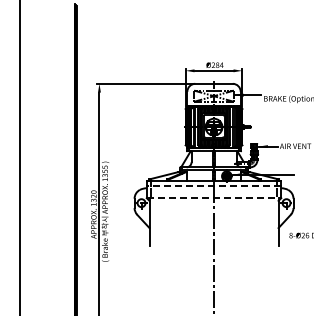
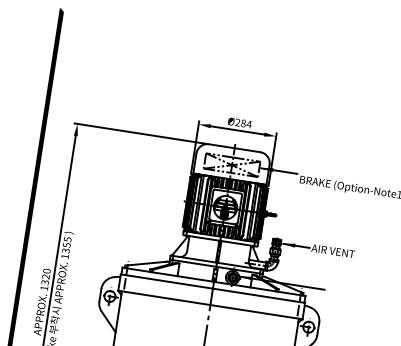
line: (213, 186) -> (212, 288), dashed -> solid
line: (214, 198) -> (211, 305), dashed -> solid

